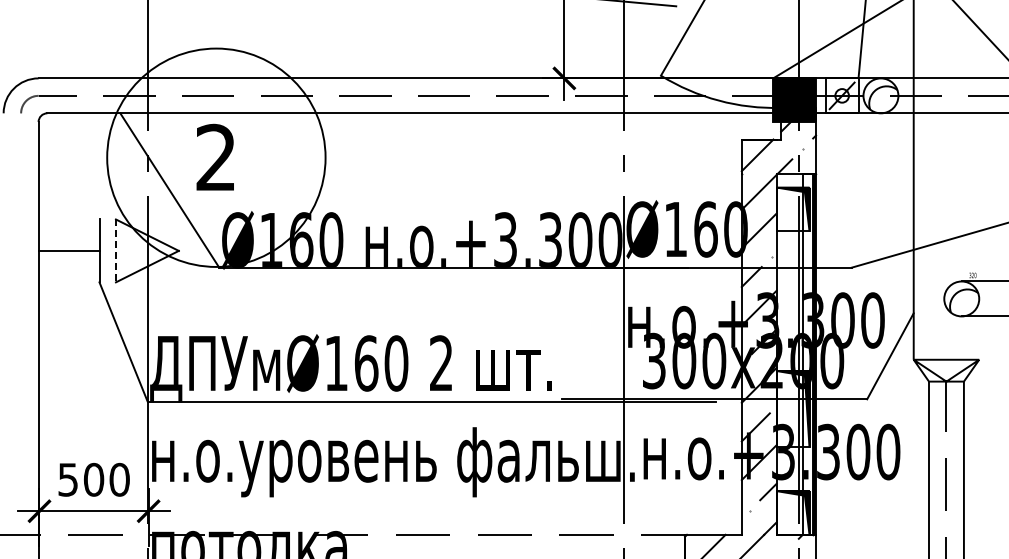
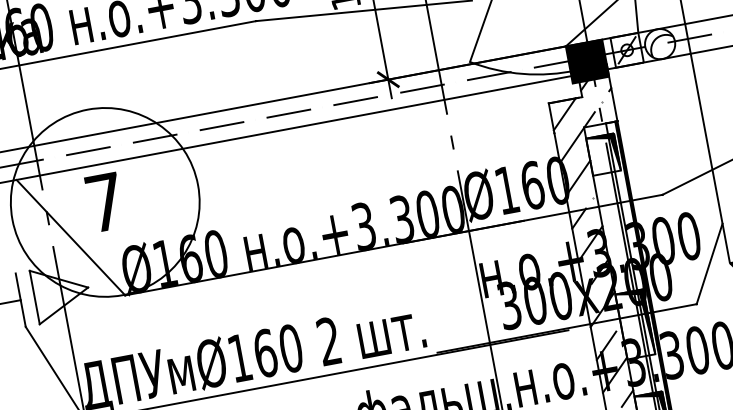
text: (215, 156) -> (104, 201), 2 -> 7
line: (115, 251) -> (34, 298), dashed -> solid

